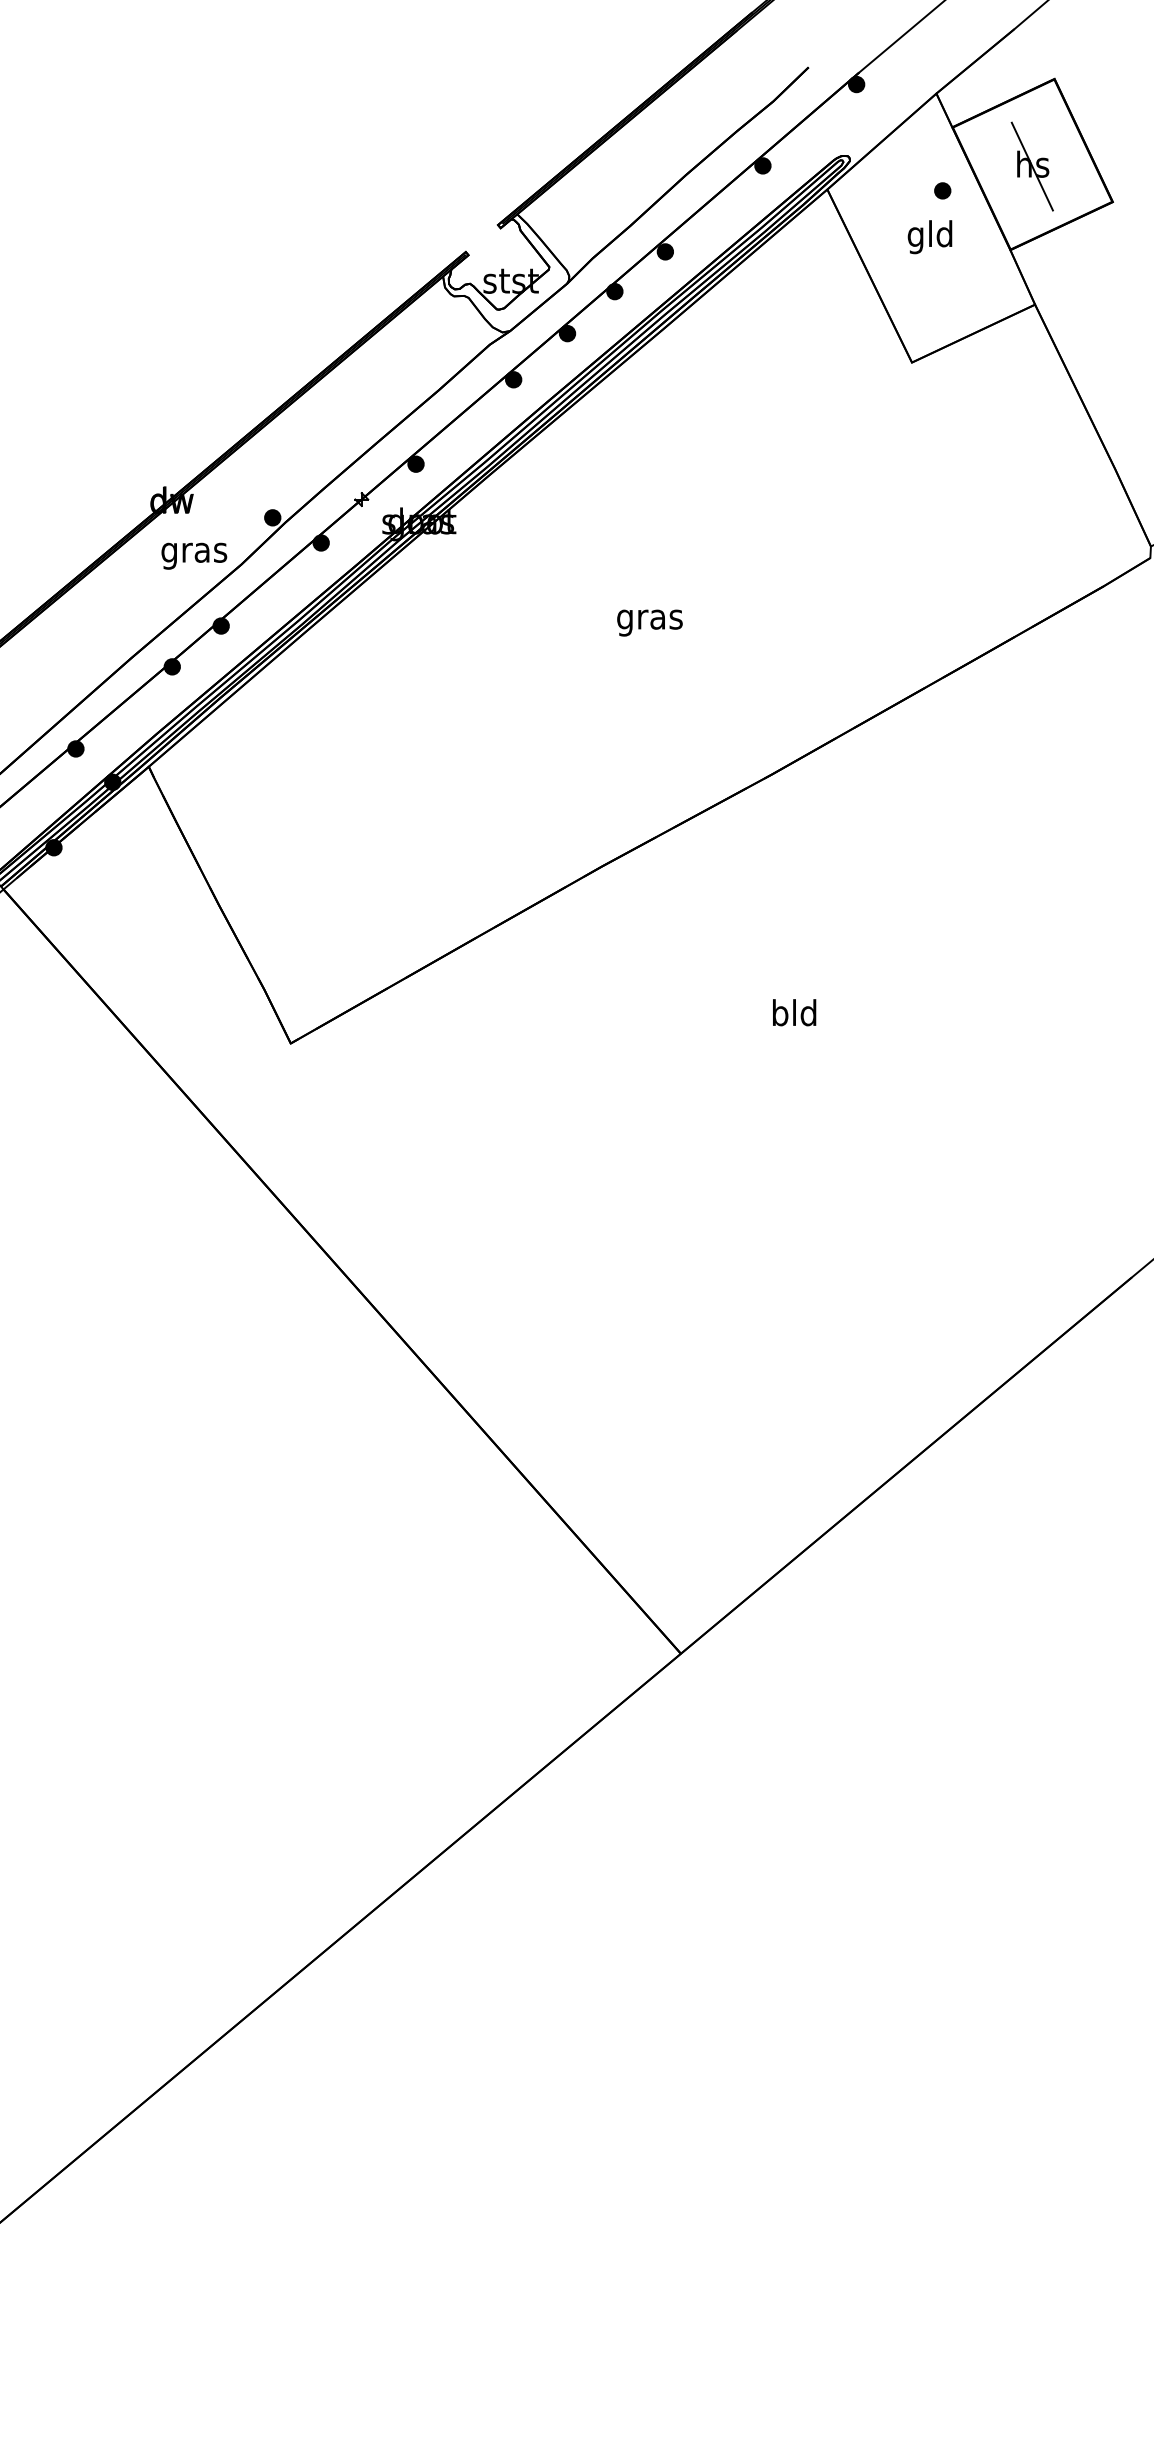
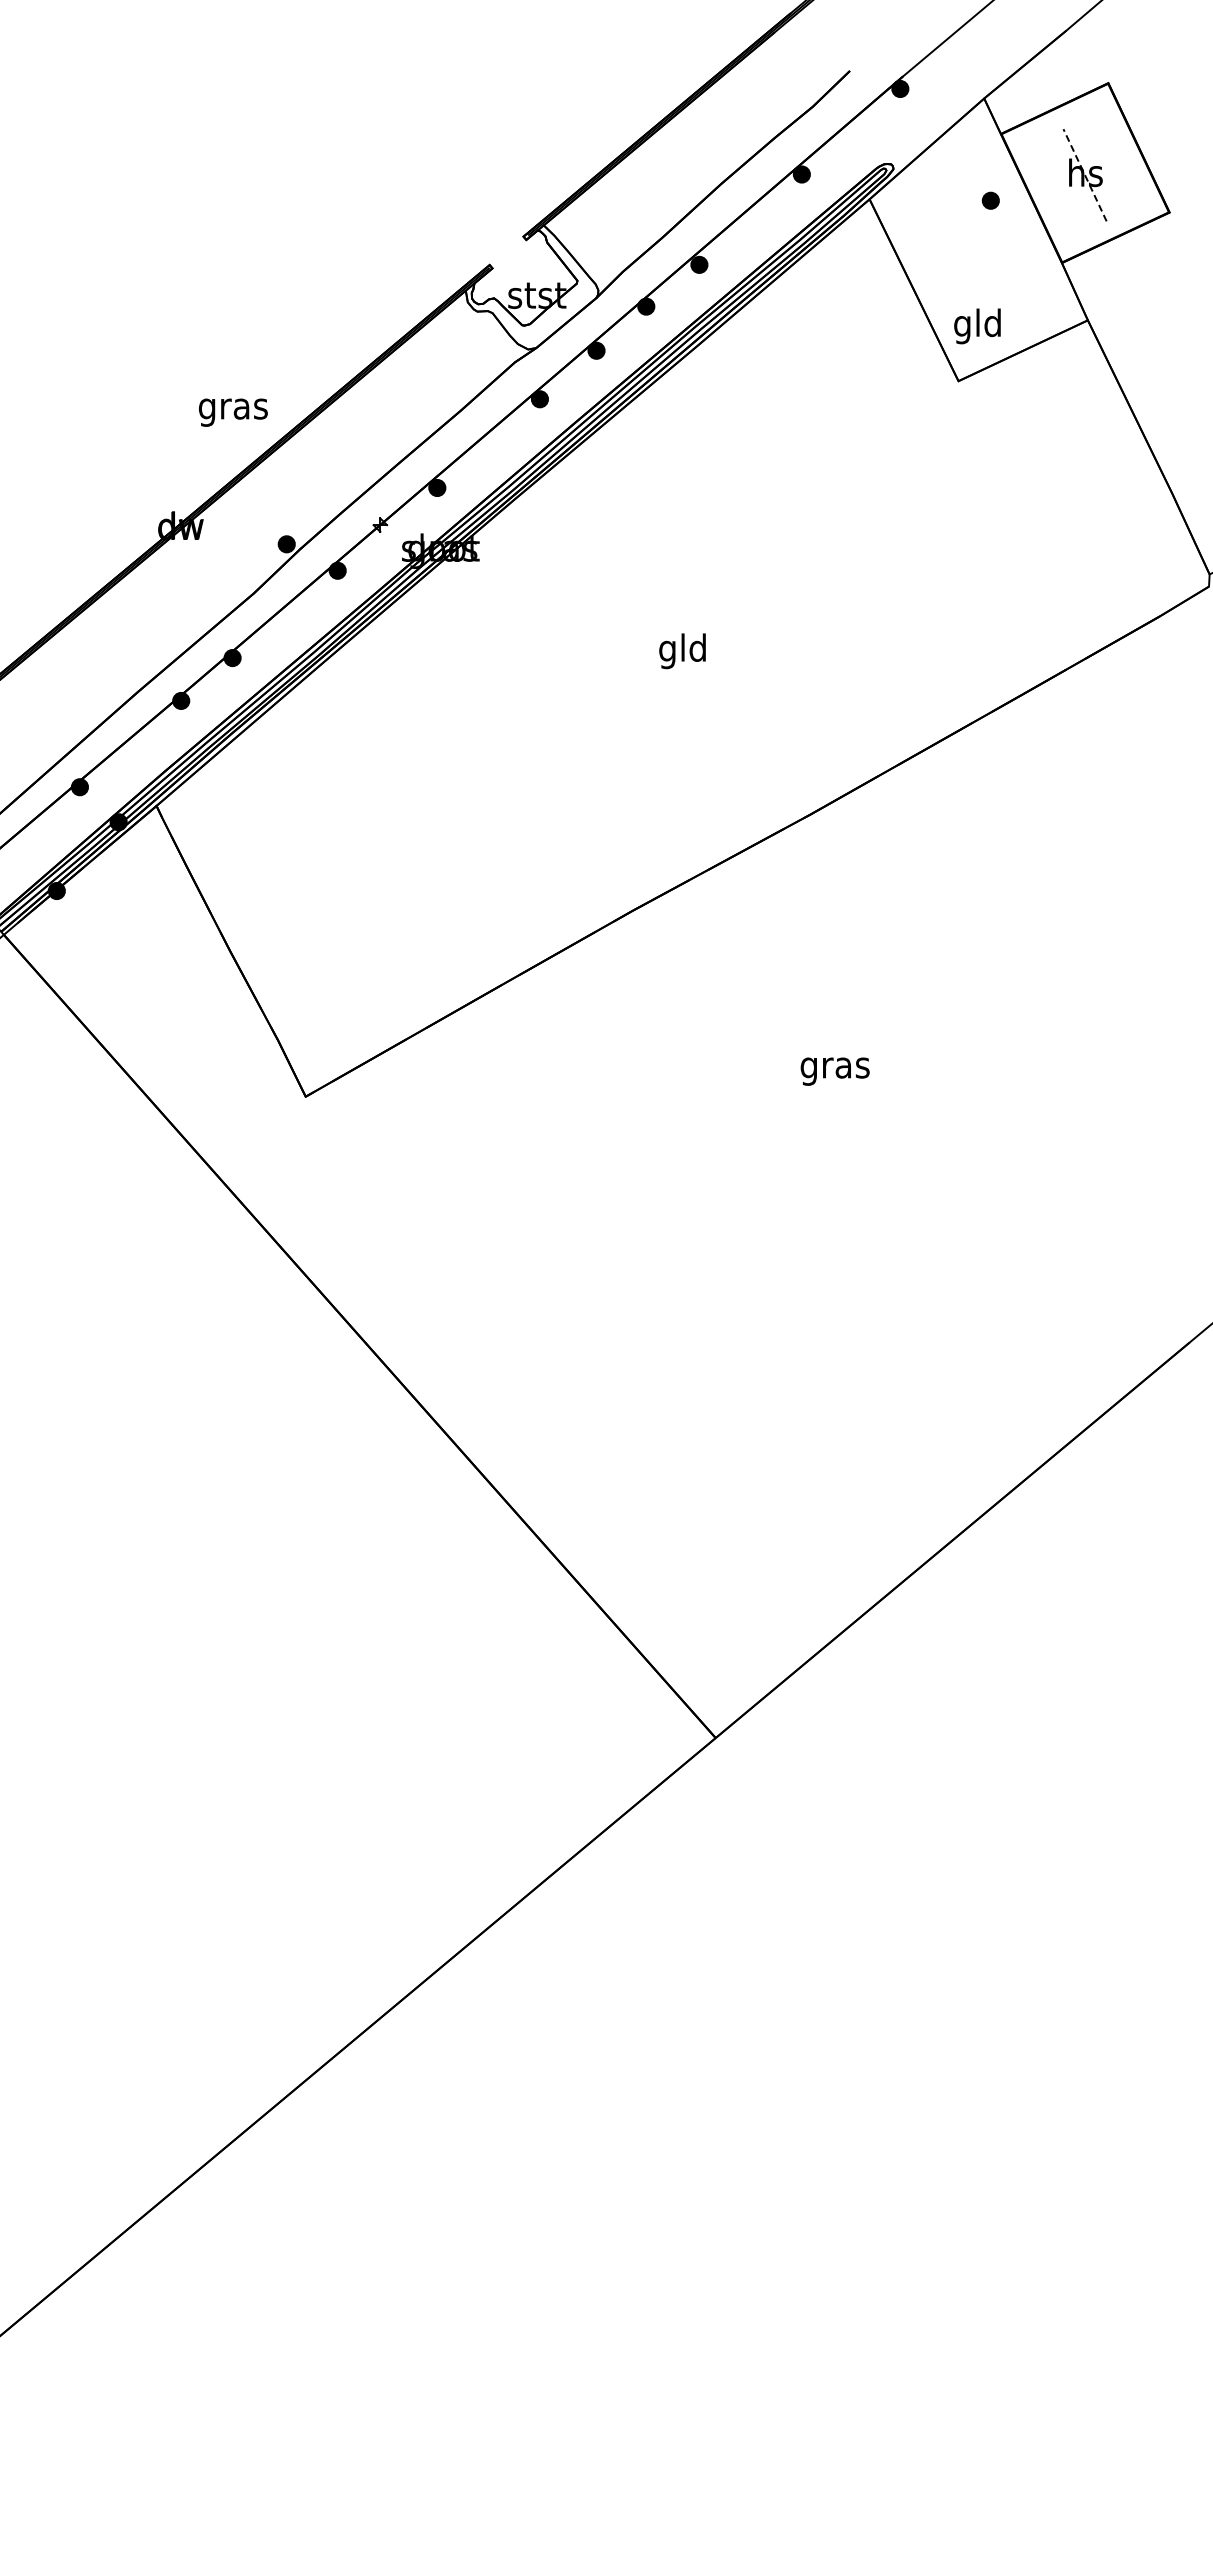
line: (1032, 166) -> (1085, 175), solid -> dashed
text: (930, 237) -> (977, 326), moved
text: (194, 556) -> (233, 412), moved
text: (649, 619) -> (682, 651), gras -> gld
text: (793, 1015) -> (834, 1067), bld -> gras

